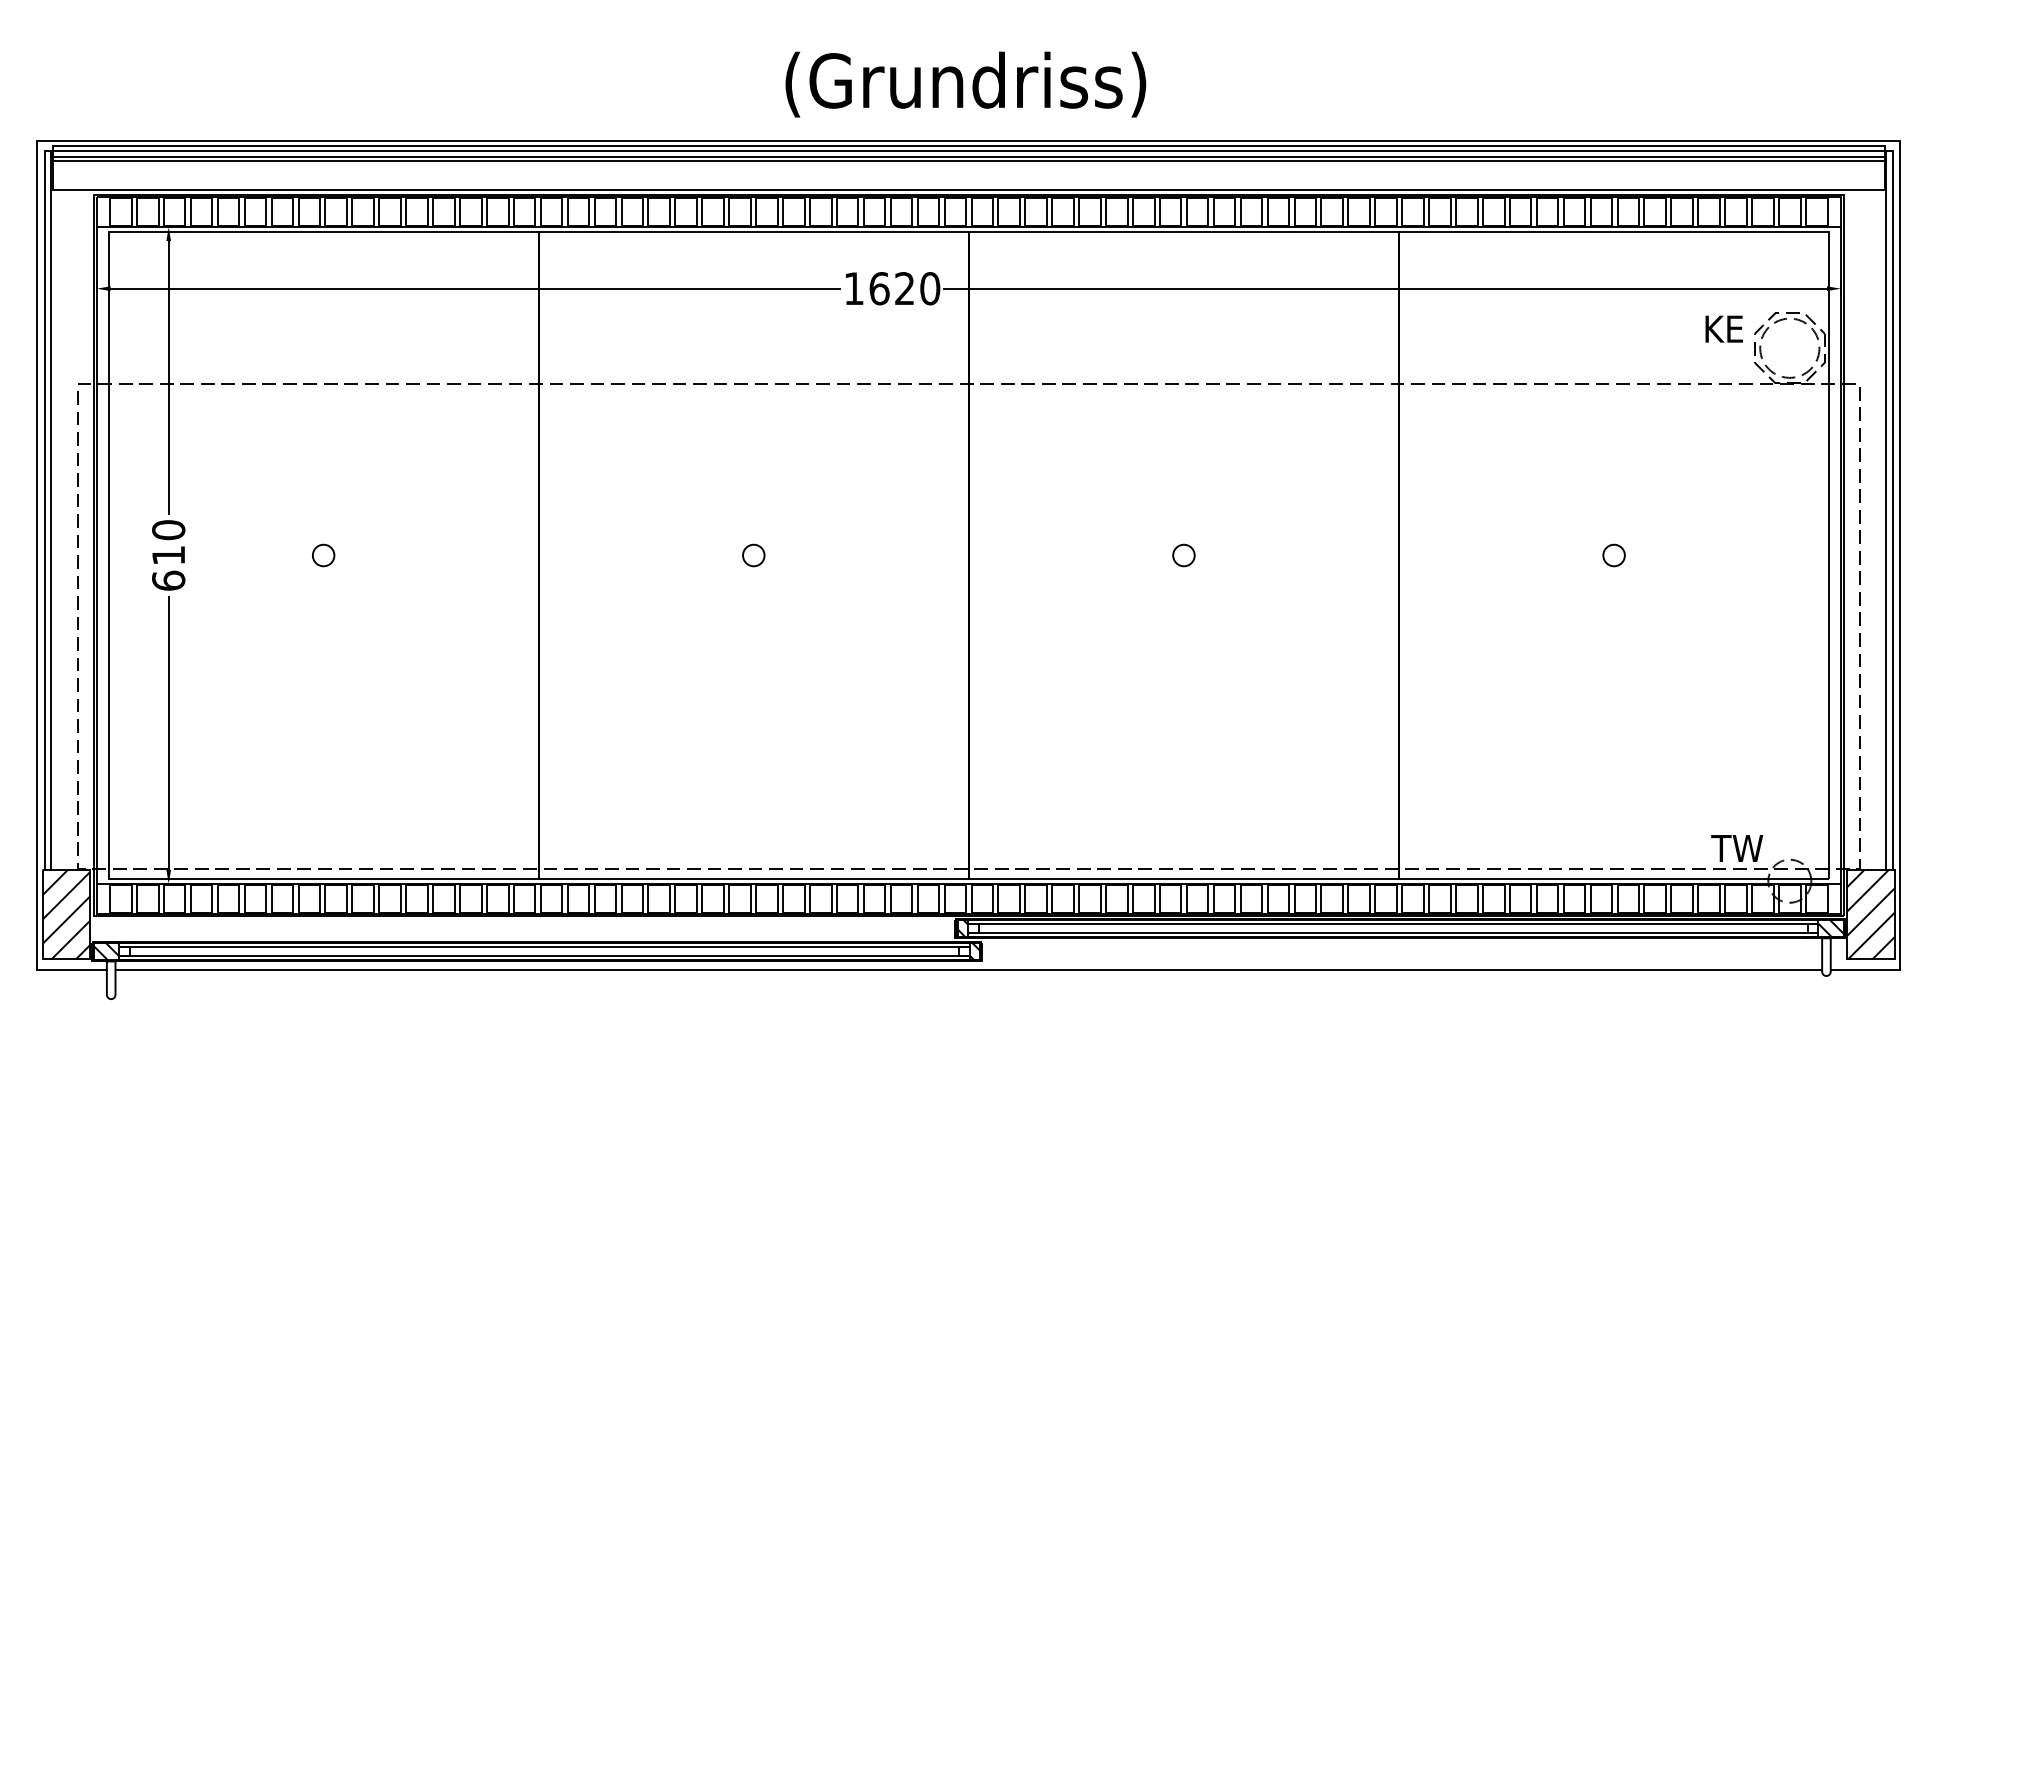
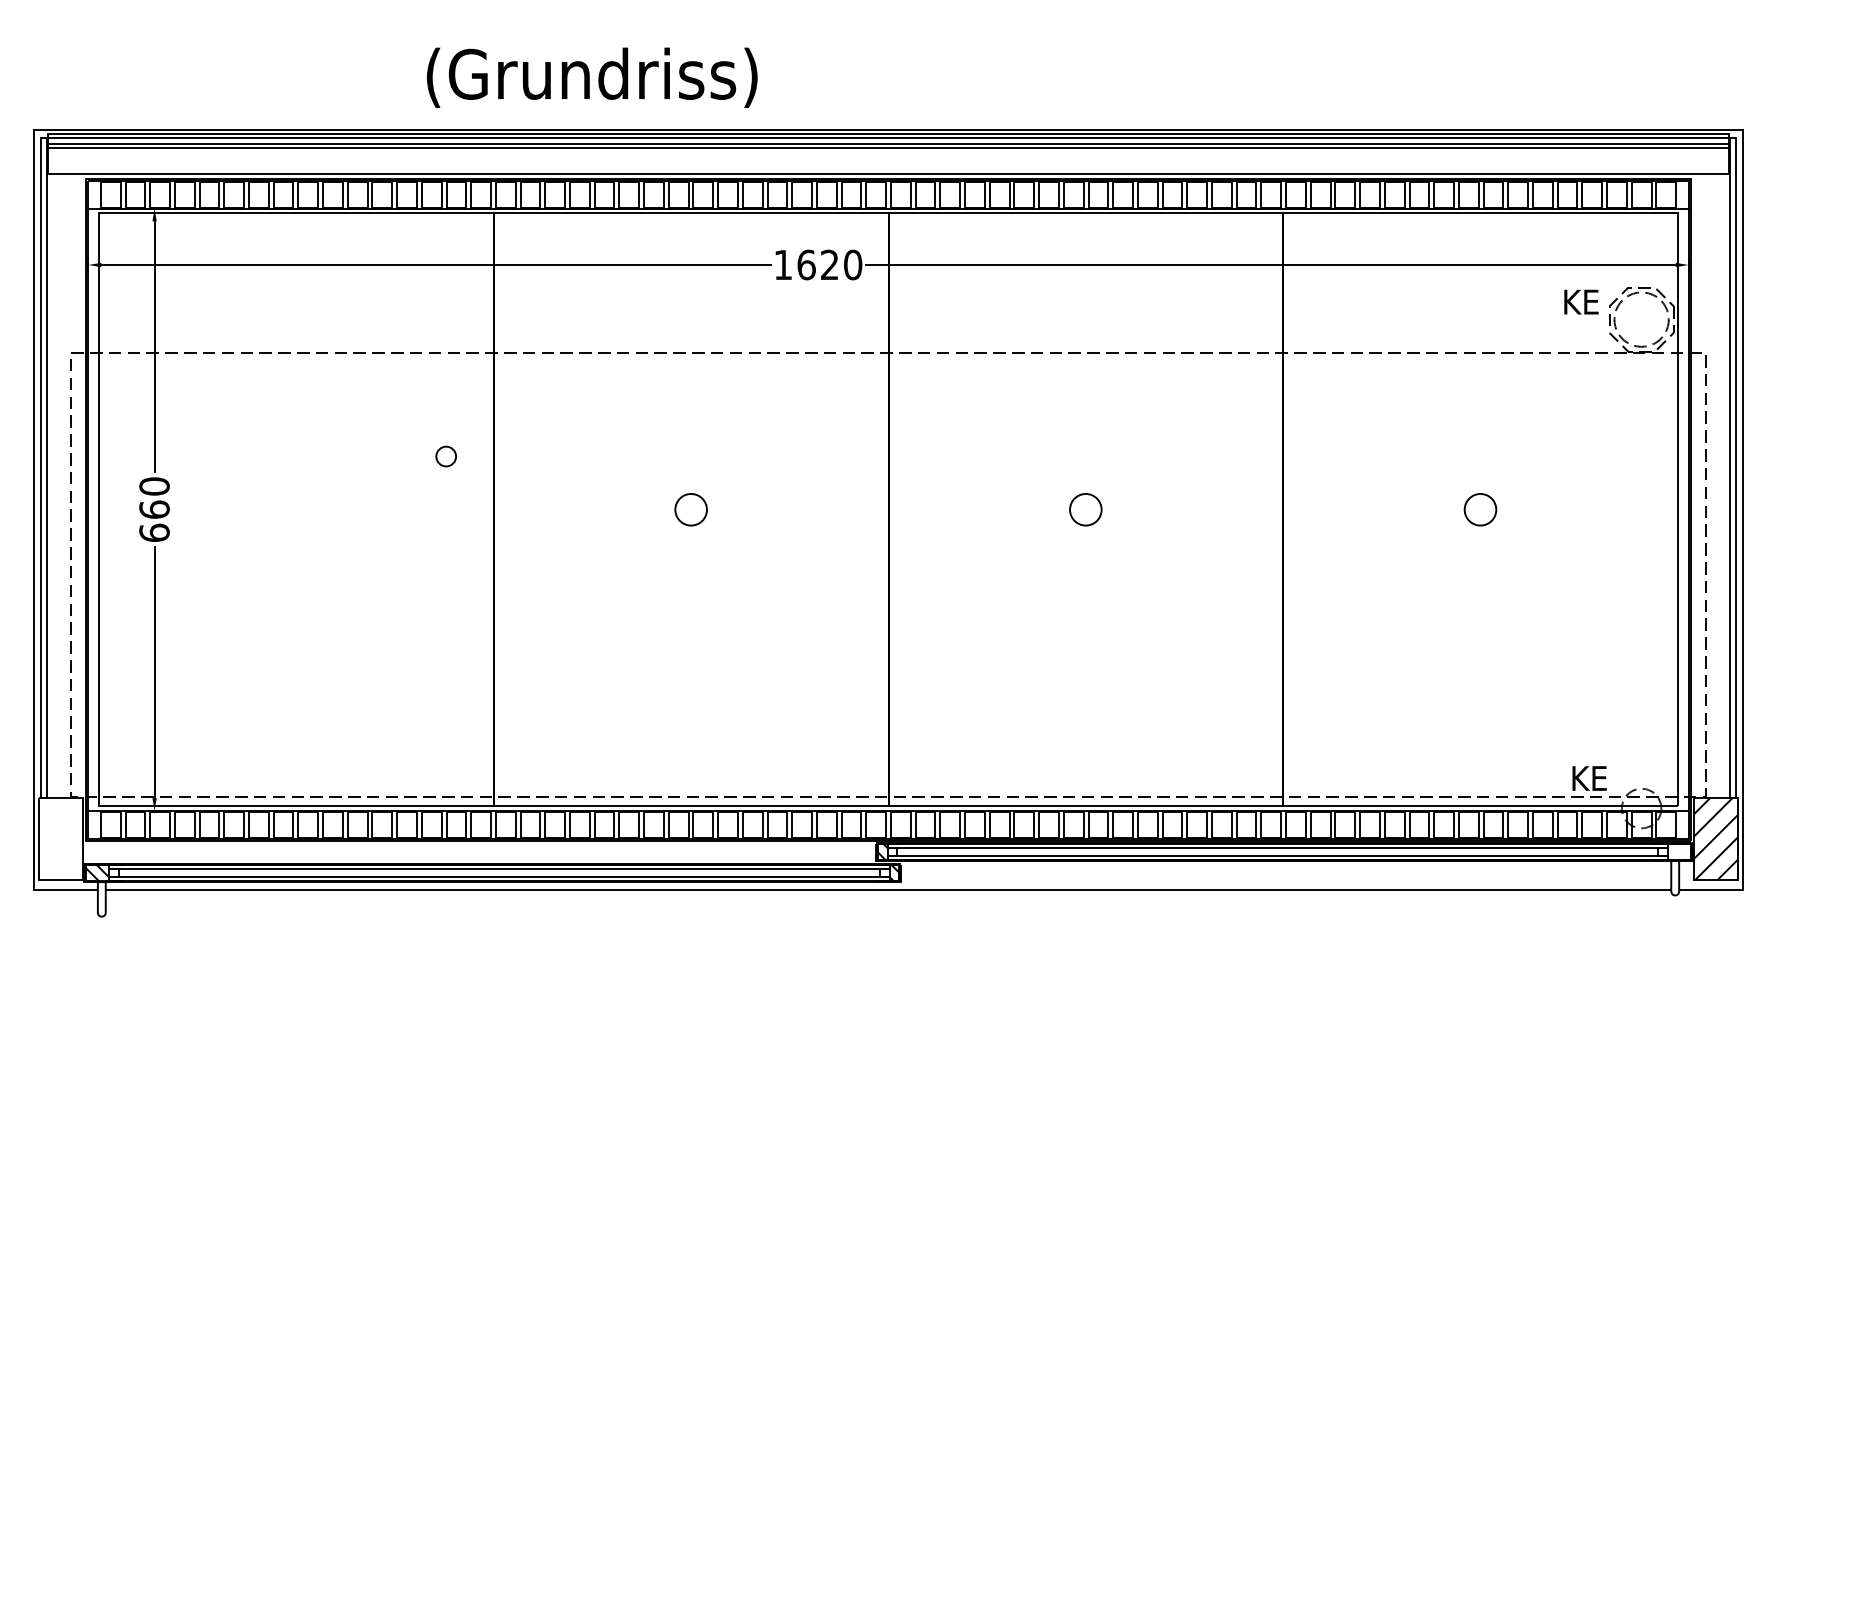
text: (965, 84) -> (591, 77), moved
text: (168, 555) -> (154, 509), 610 -> 660
circle: (323, 555) -> (446, 456), moved
circle: (753, 555) -> (691, 509), size x1.6
circle: (1183, 555) -> (1085, 509), size x1.6
circle: (1613, 555) -> (1479, 509), size x1.6
text: (1737, 848) -> (1593, 778), TW -> KE
hatch: (66, 914) -> (60, 839), removed
hatch: (1830, 928) -> (1678, 851), removed

